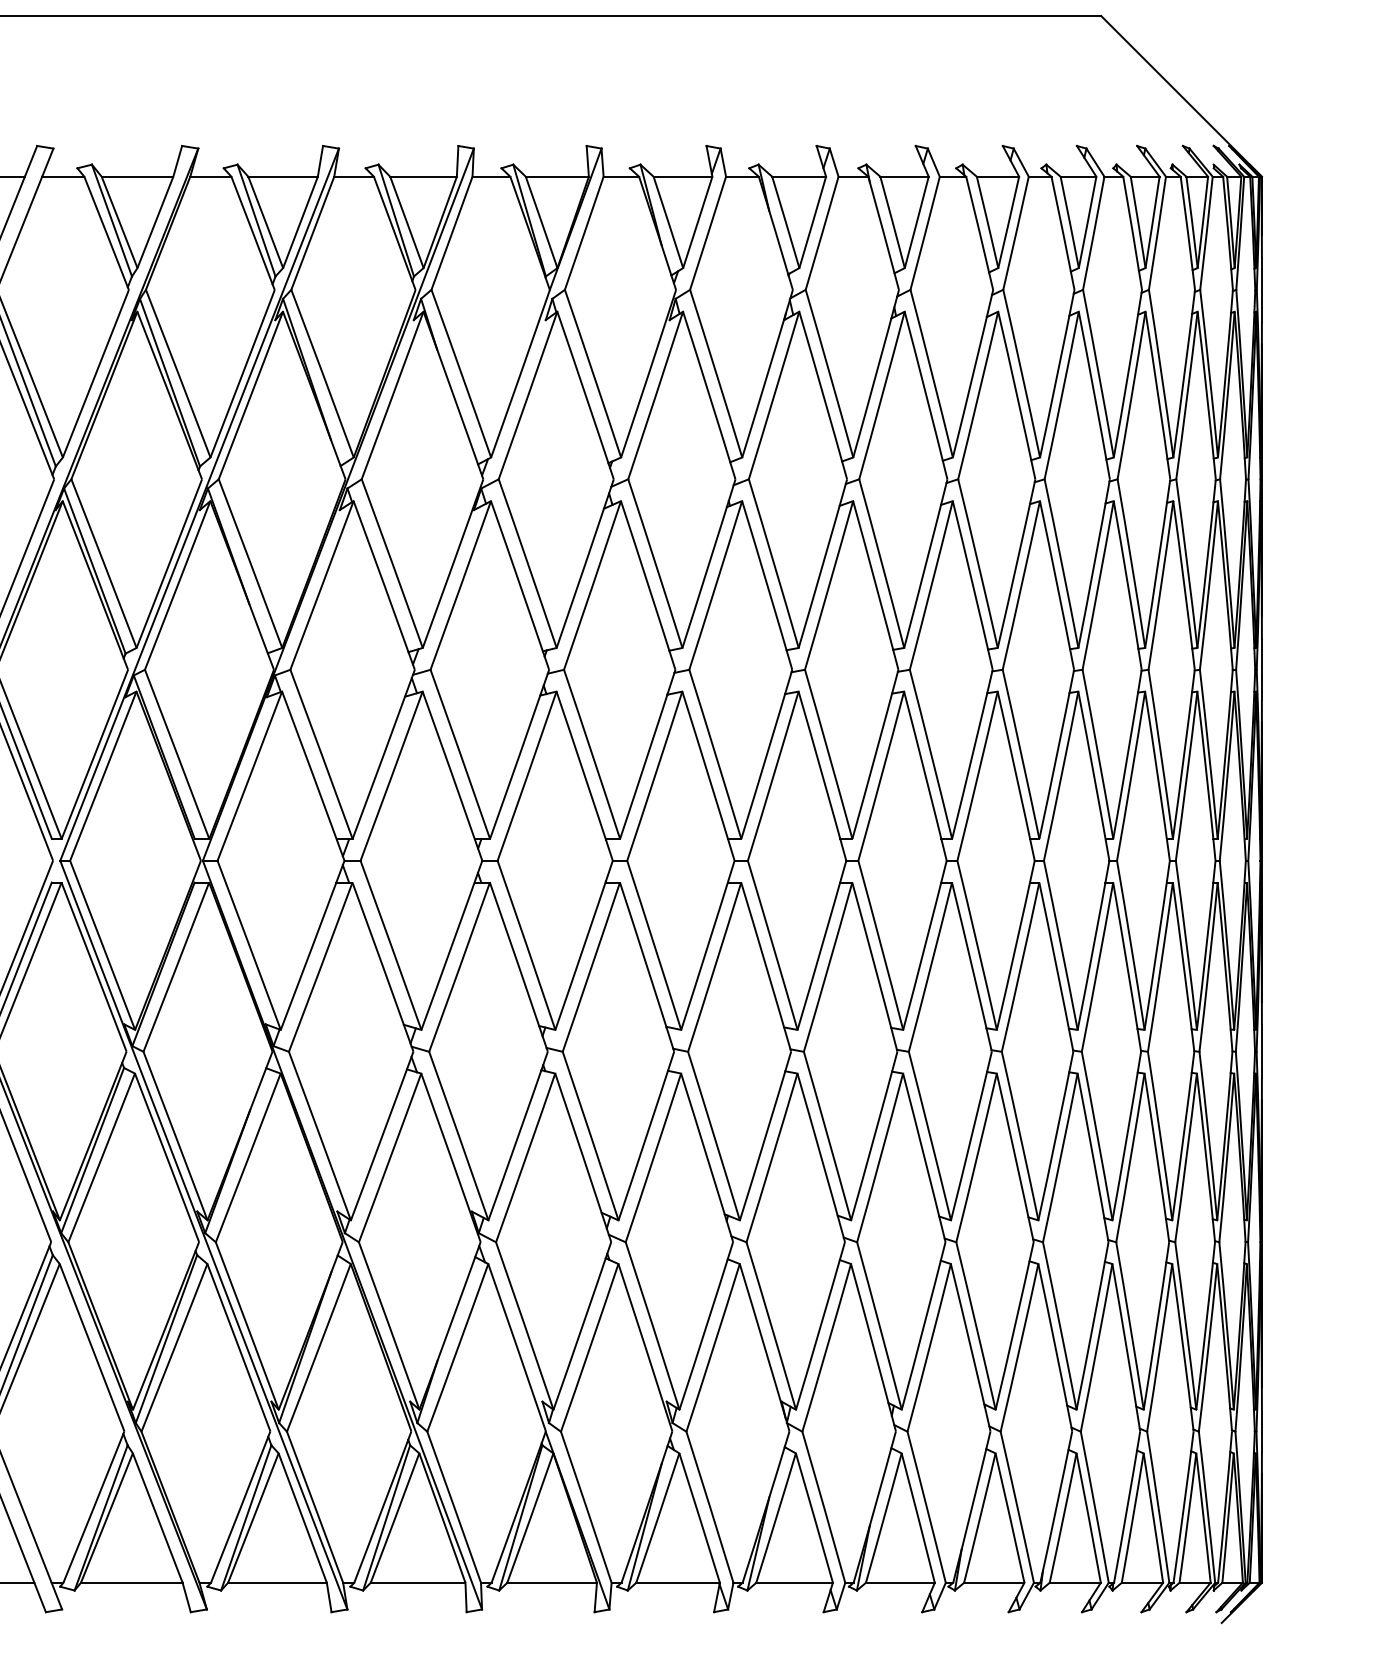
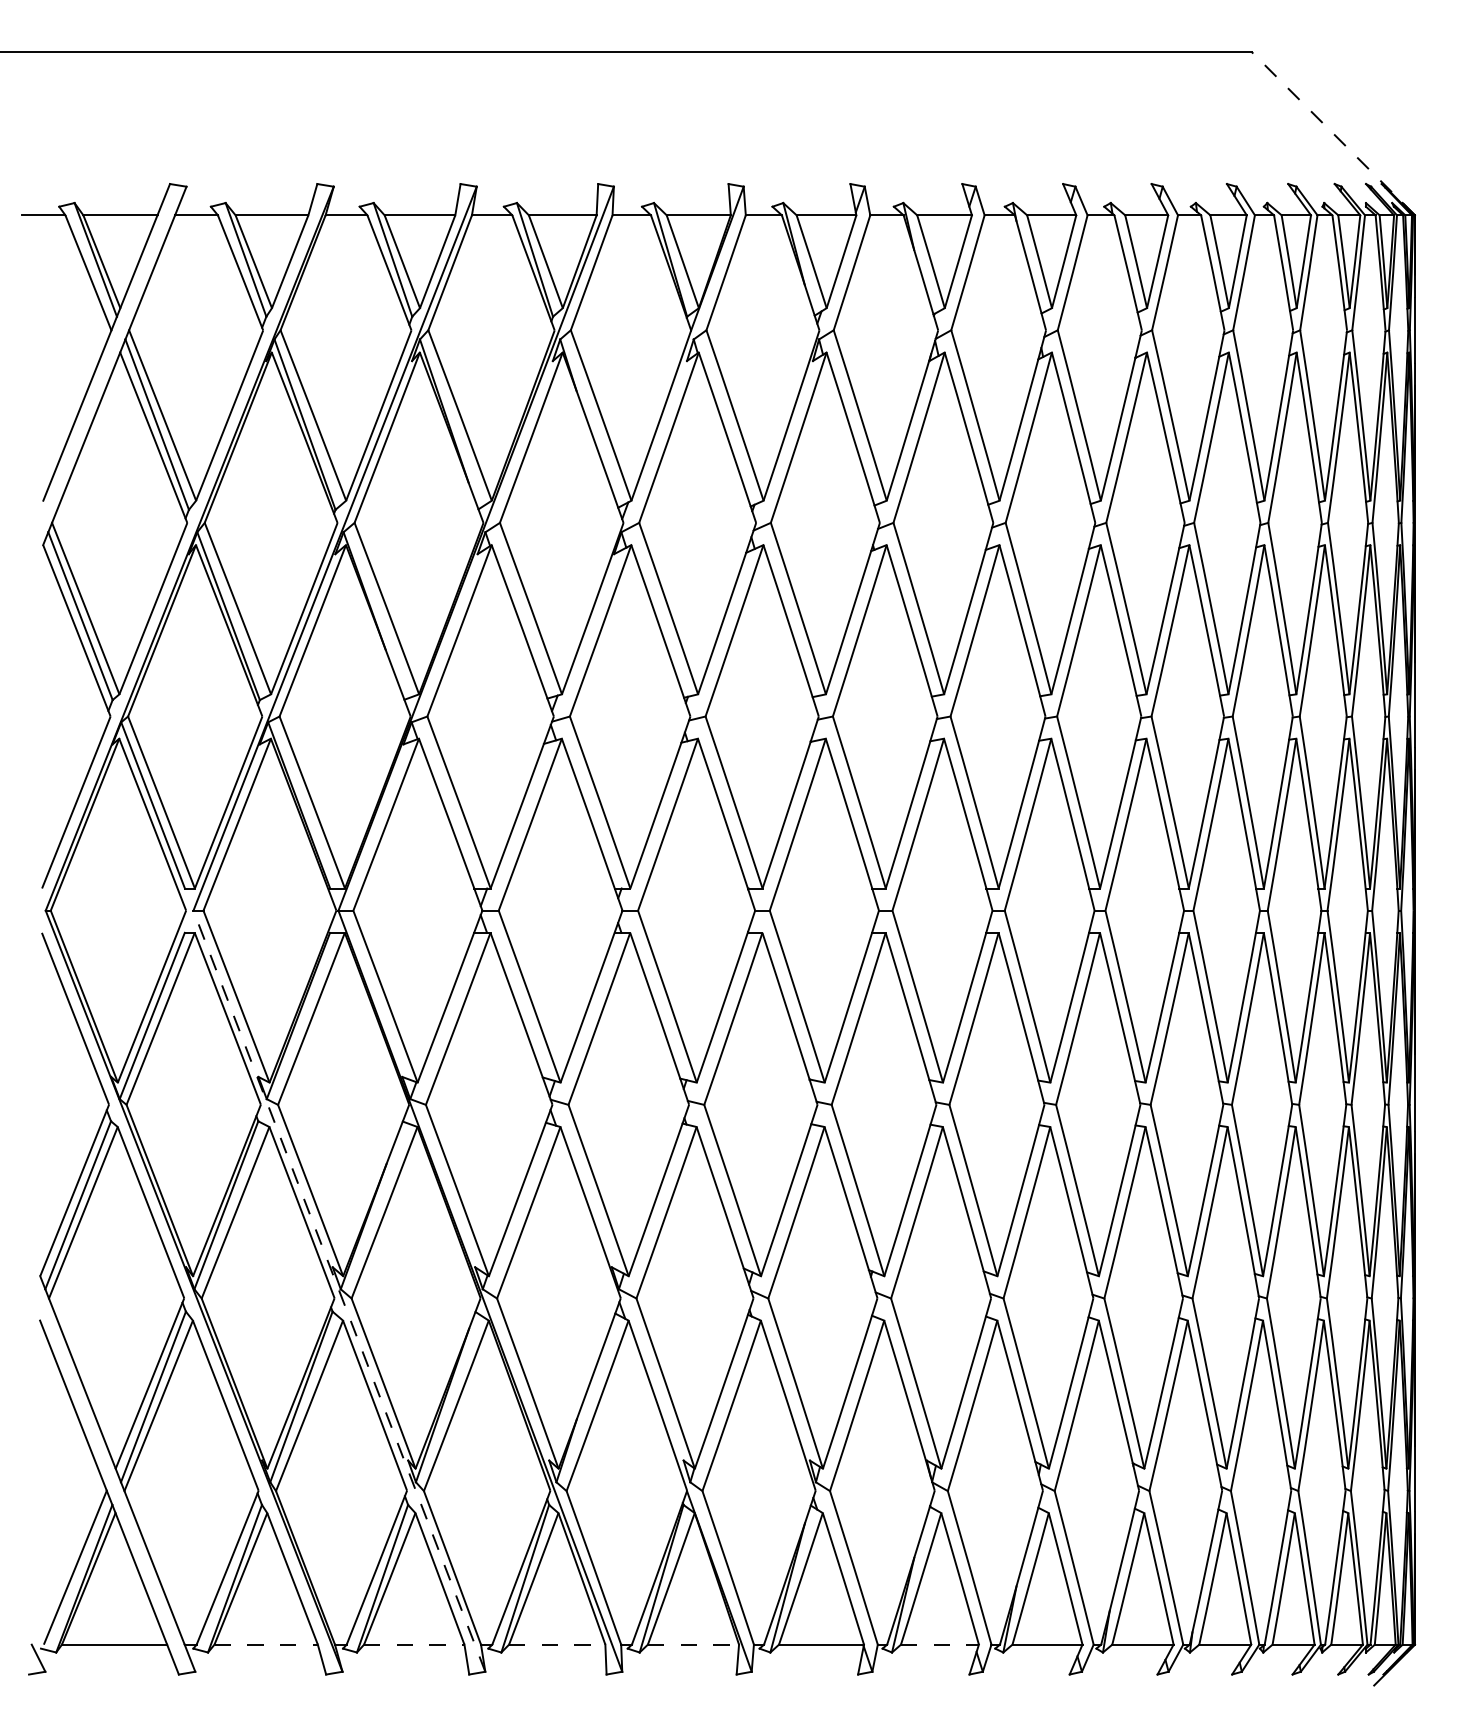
line: (1181, 96) -> (1333, 133), solid -> dashed
line: (203, 1235) -> (339, 1291), solid -> dashed
line: (132, 1582) -> (266, 1644), solid -> dashed
line: (277, 1582) -> (414, 1644), solid -> dashed
line: (418, 1582) -> (557, 1644), solid -> dashed
line: (552, 1582) -> (693, 1644), solid -> dashed
line: (794, 1582) -> (939, 1644), solid -> dashed

